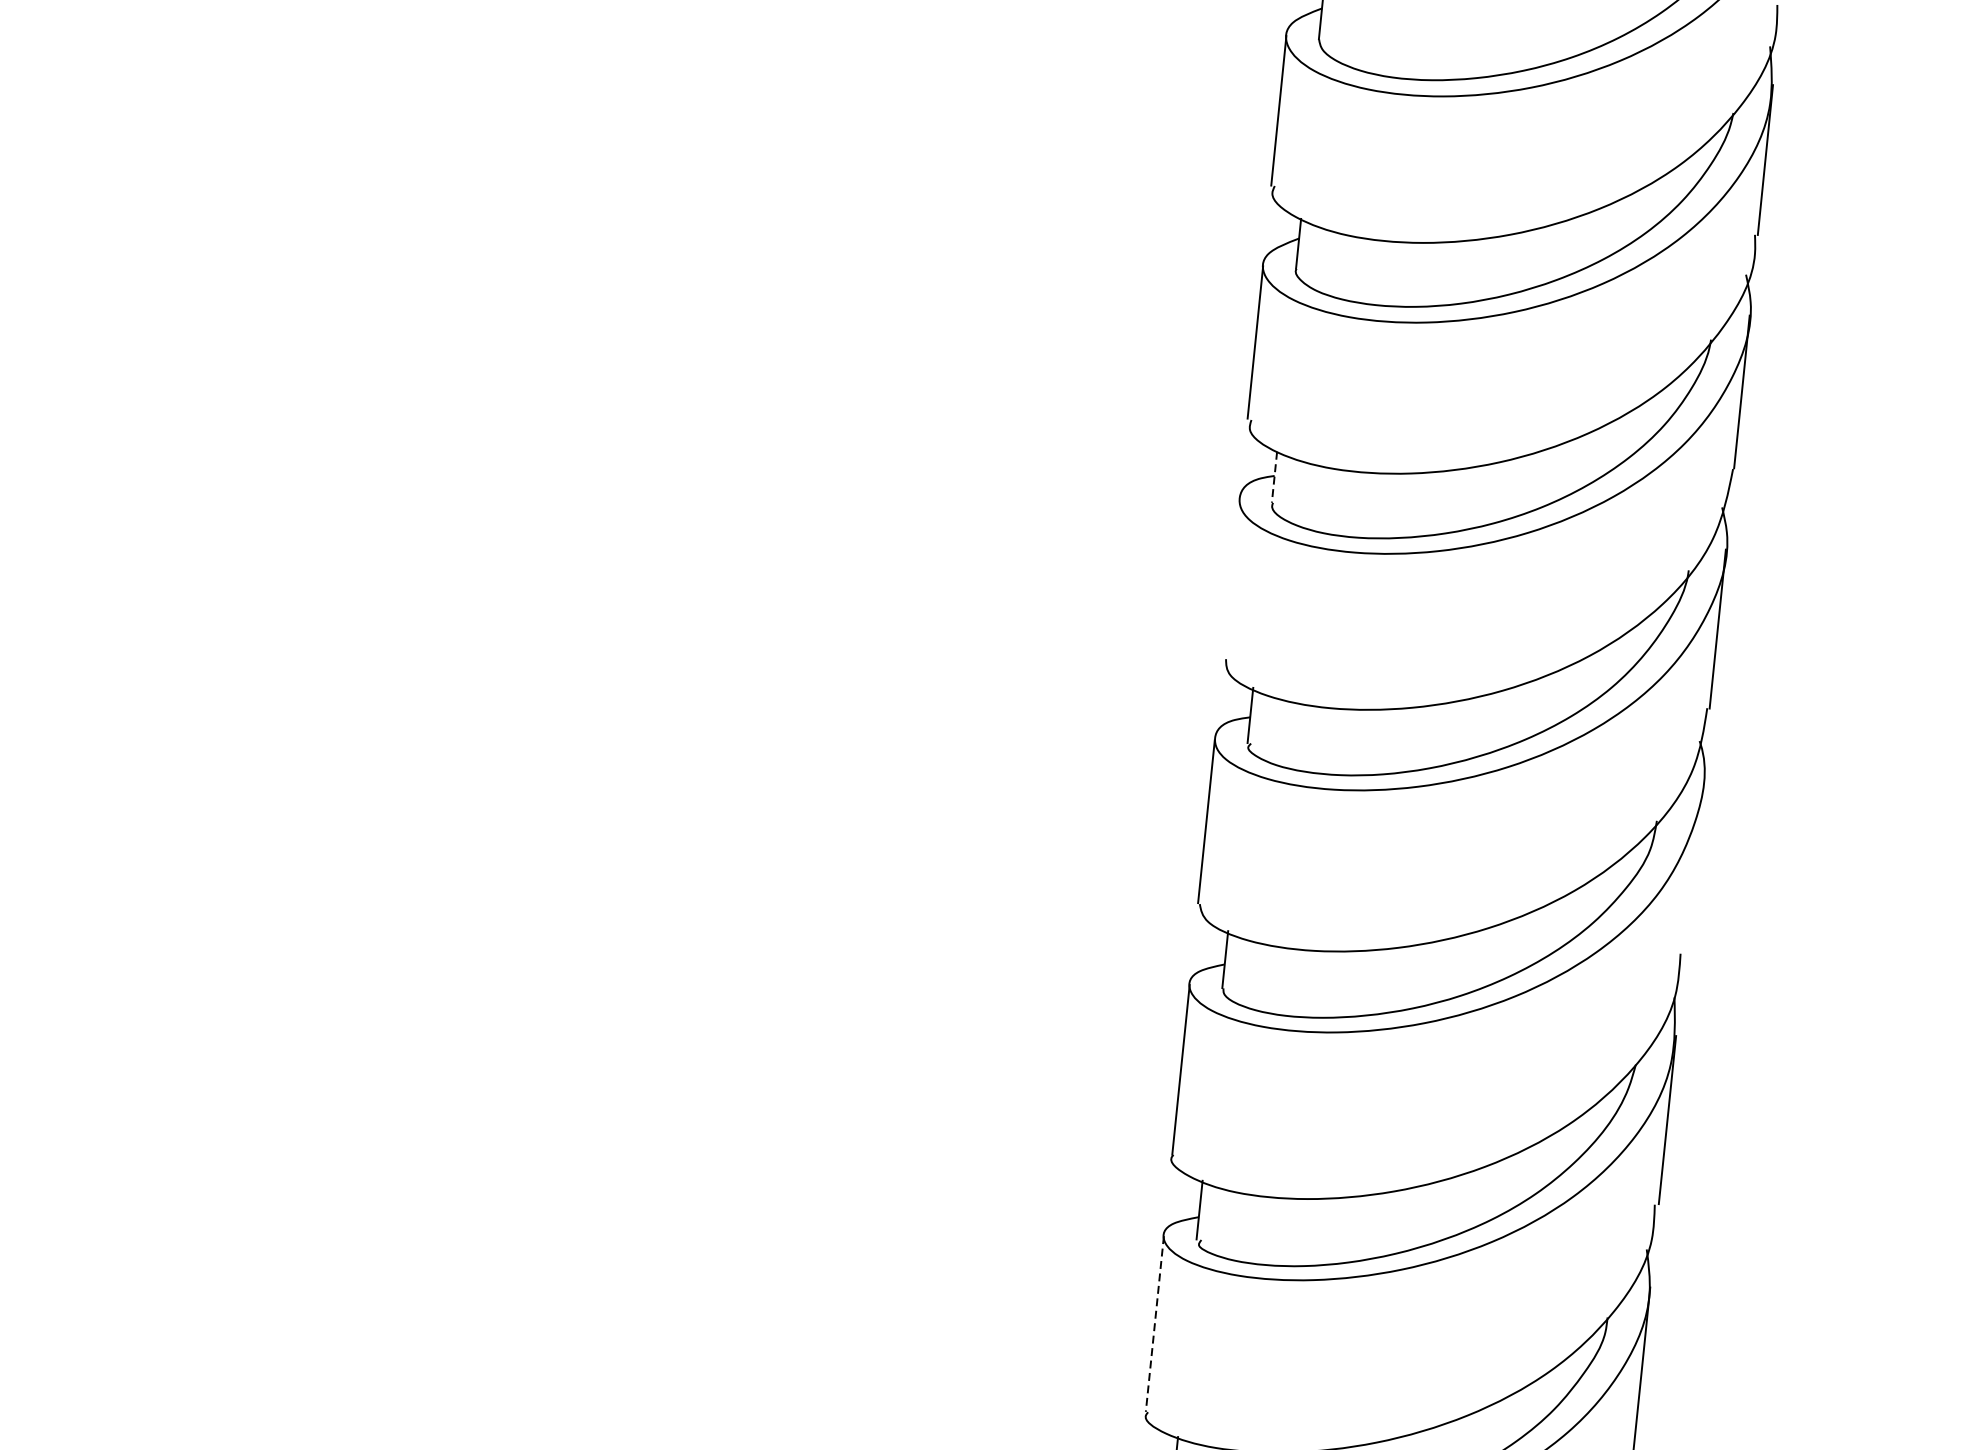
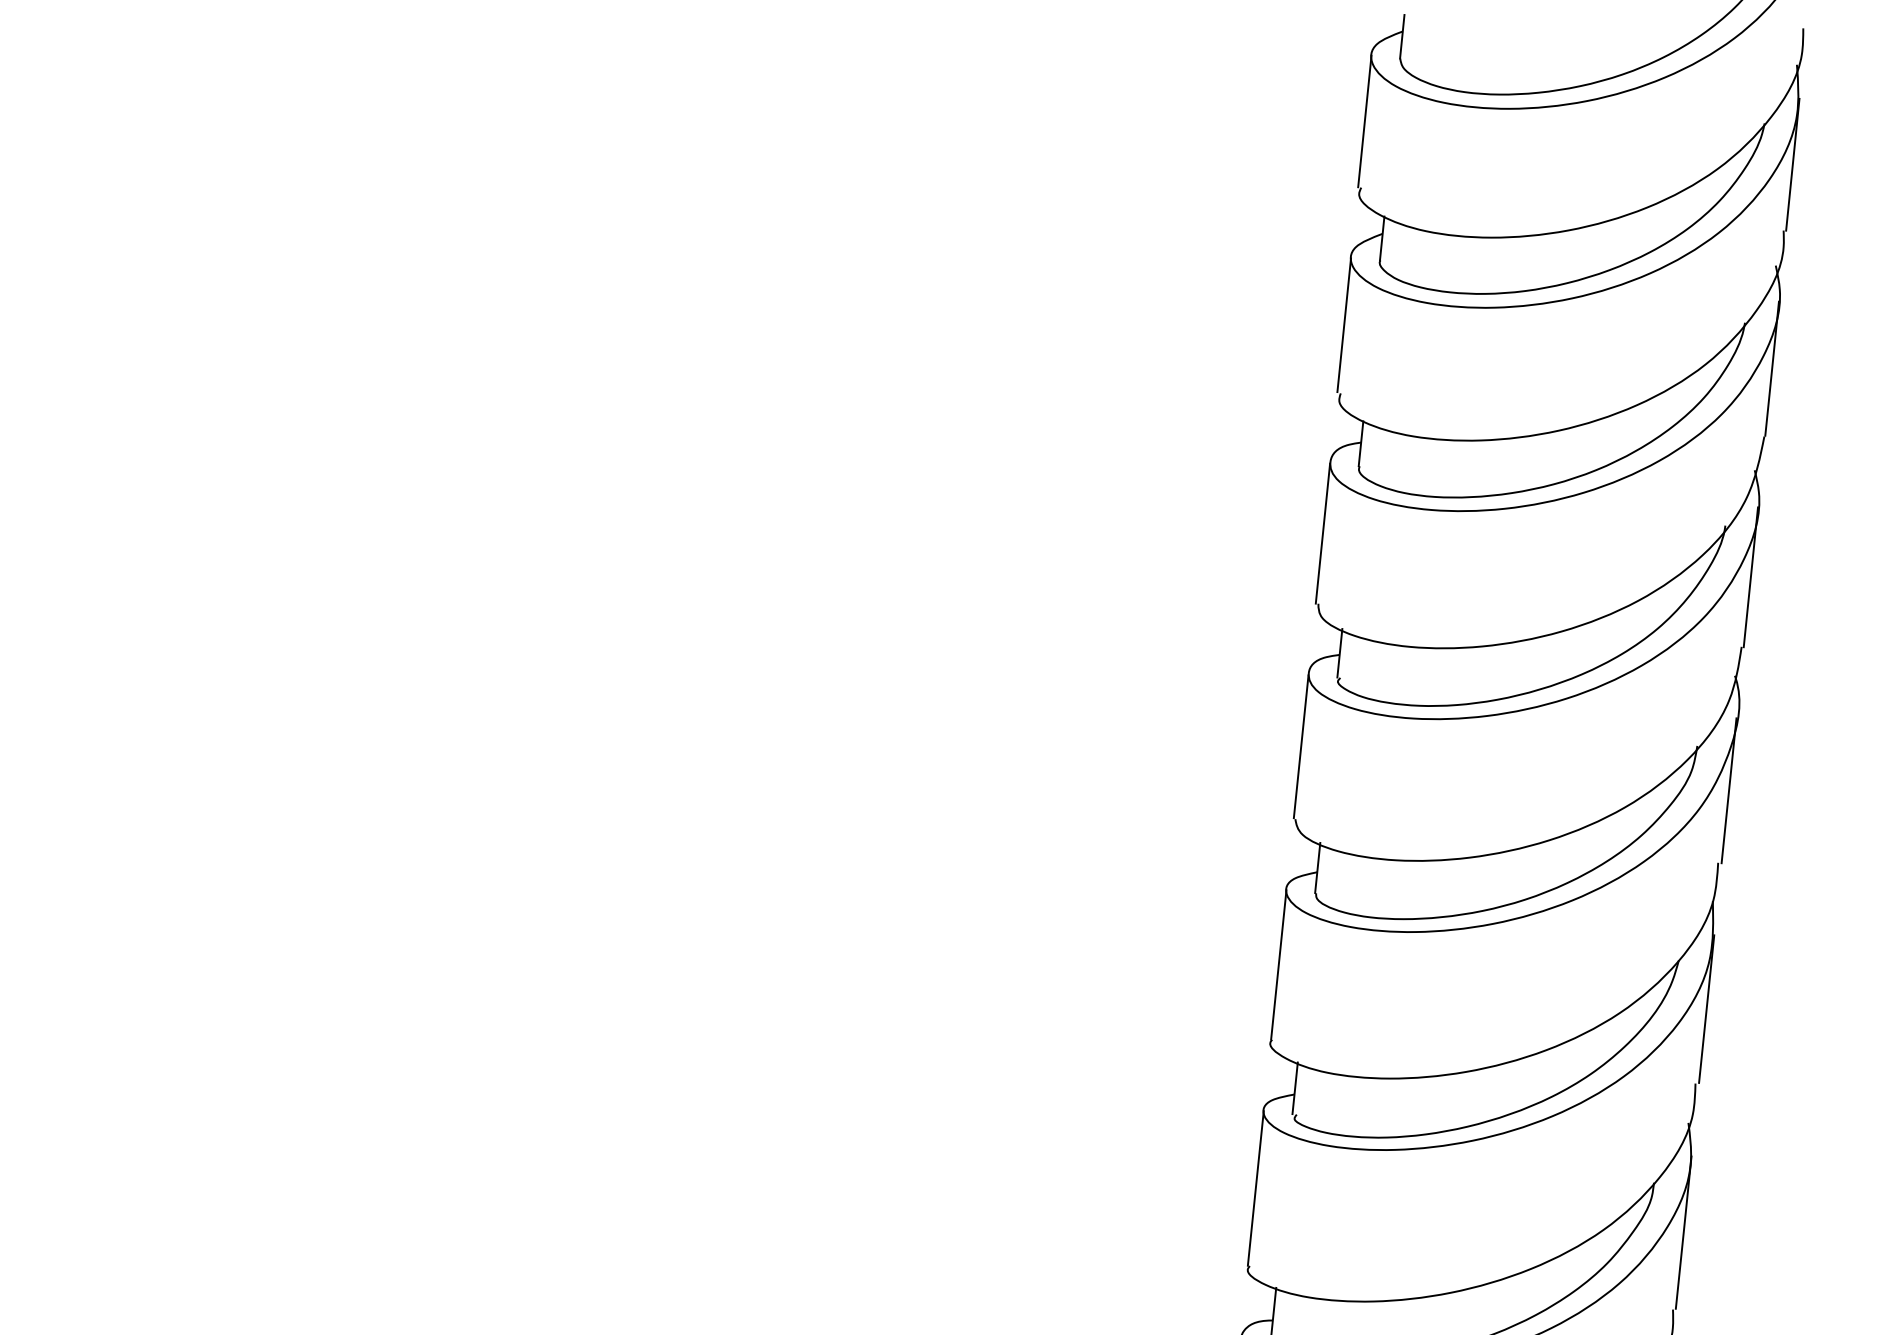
line: (1275, 476) -> (1361, 443), dashed -> solid
line: (1230, 579) -> (1322, 533), added
line: (1692, 871) -> (1728, 790), added
line: (1154, 1324) -> (1255, 1188), dashed -> solid

